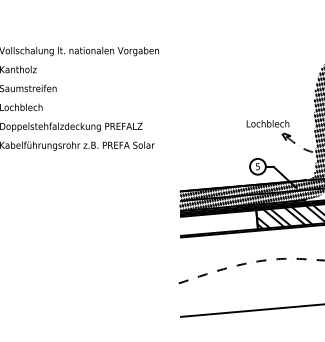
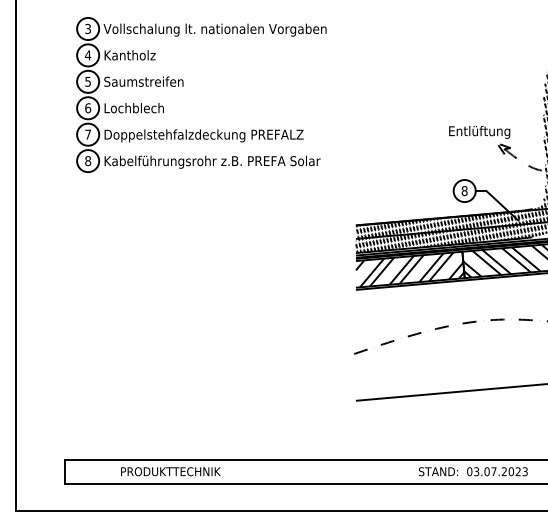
text: (269, 124) -> (480, 131), Lochblech -> Entlüftung
text: (257, 167) -> (464, 191), 5 -> 8
hatch: (218, 222) -> (409, 269), added

